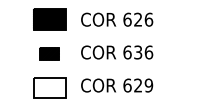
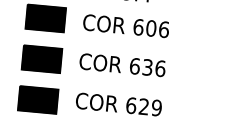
text: (138, 19) -> (151, 28), 626 -> 606
part: (49, 53) -> (41, 58), size x1.67
hatch: (49, 87) -> (38, 99), added

